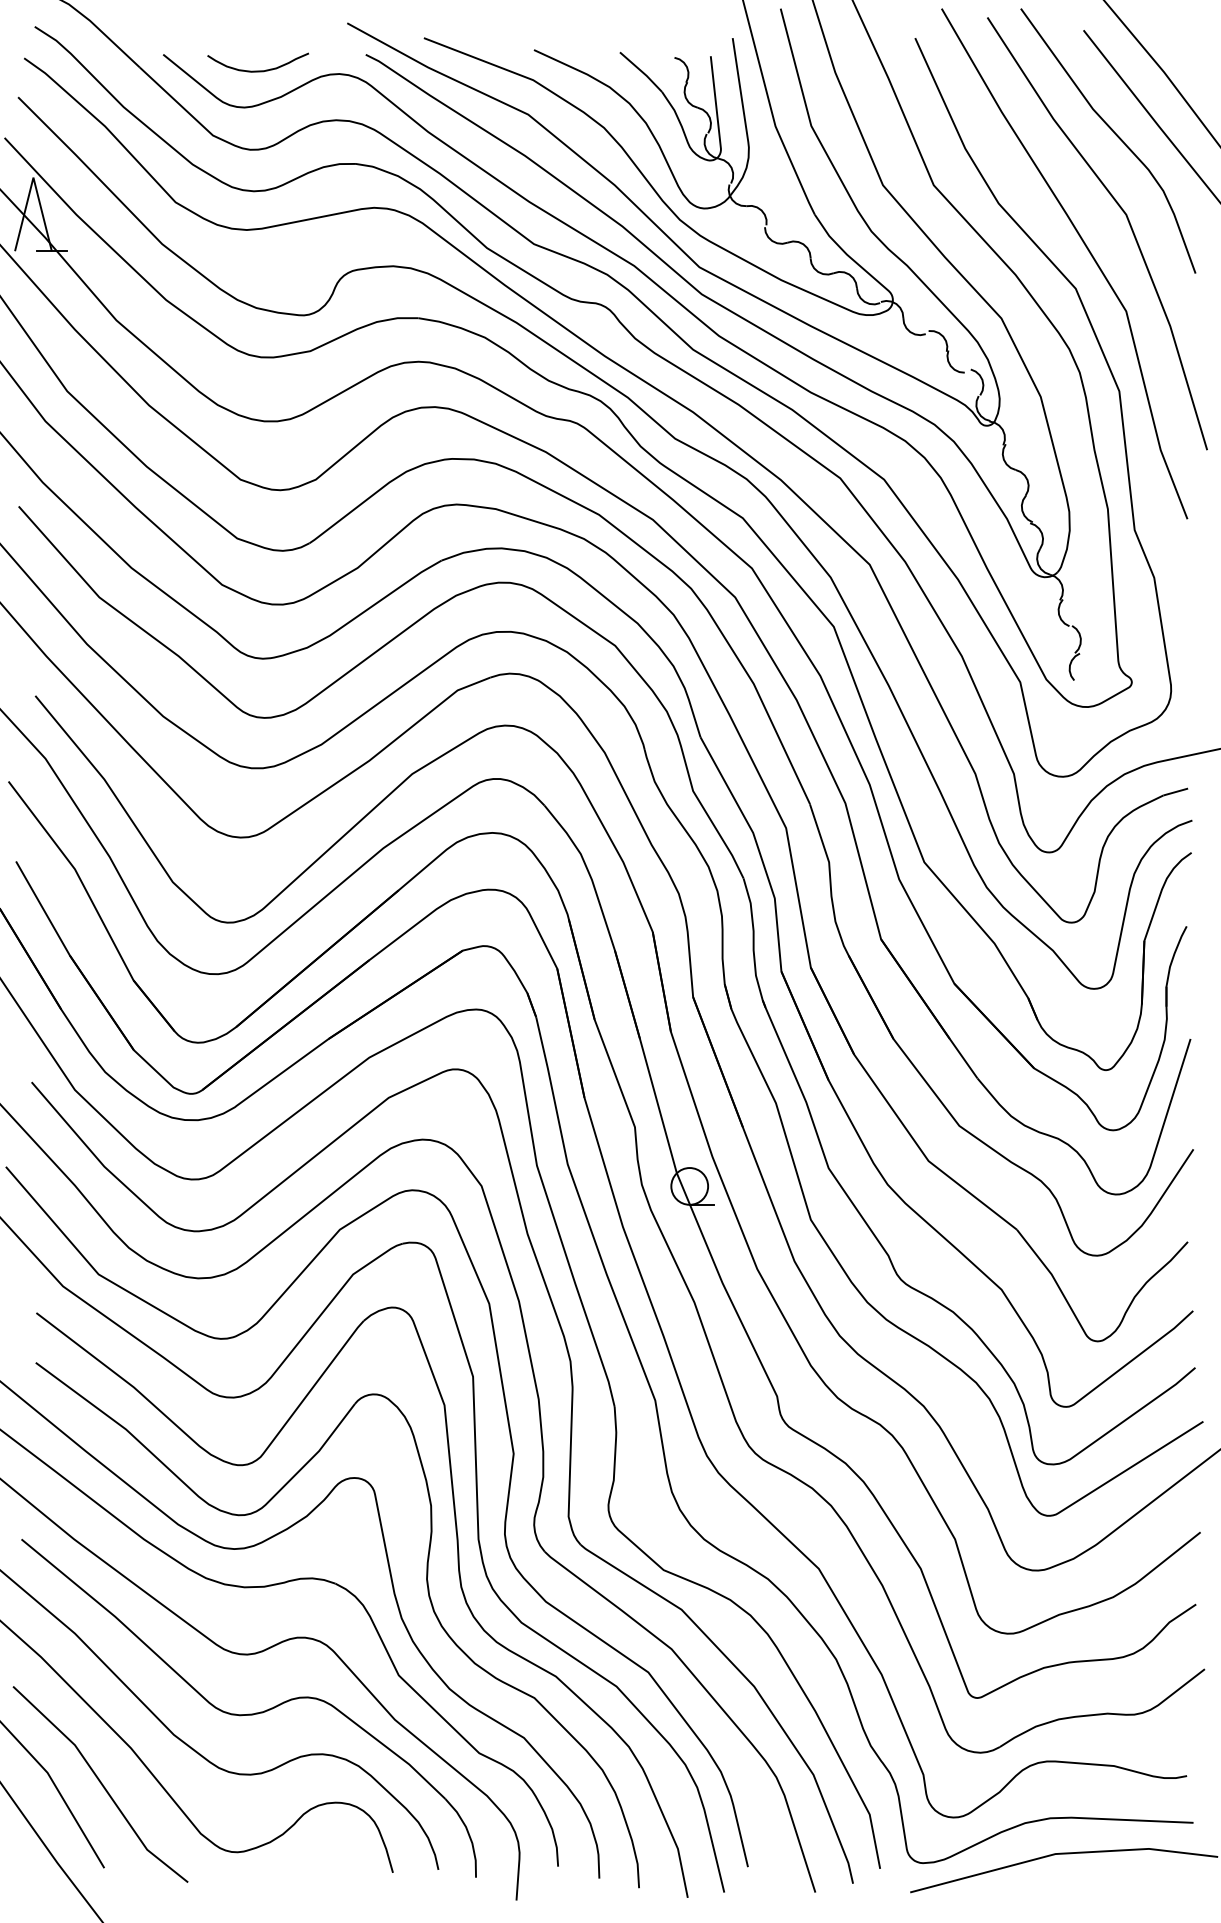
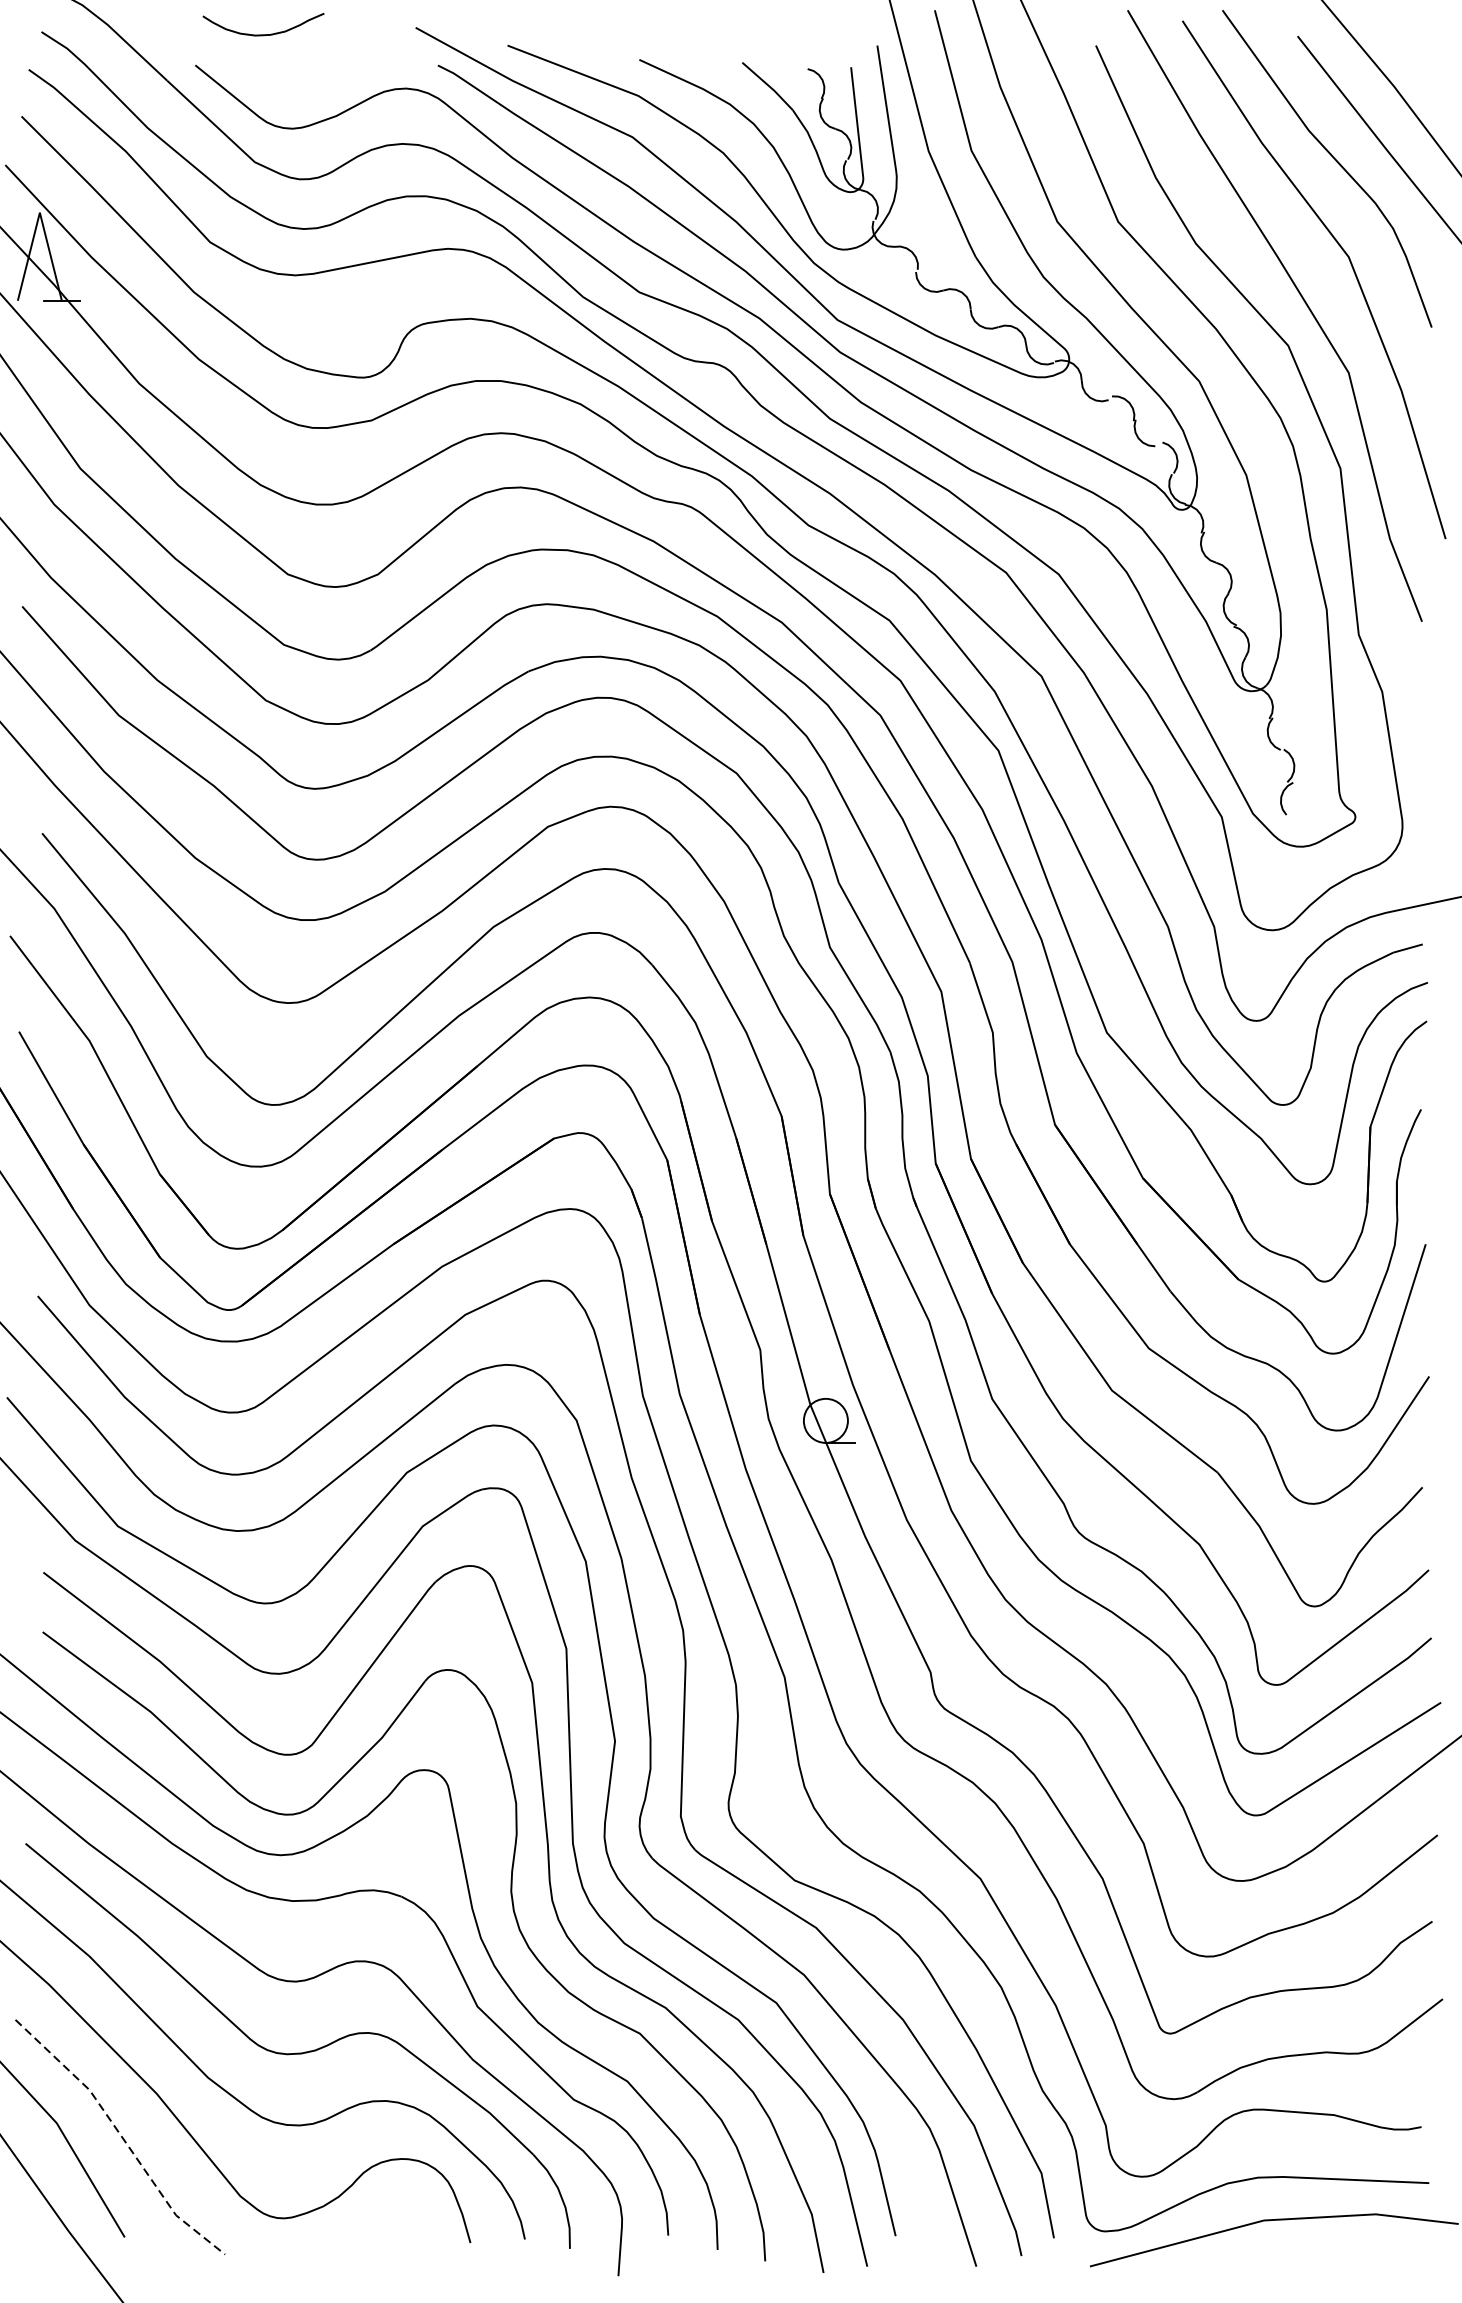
curve: (257, 70) -> (262, 34), moved
line: (102, 1784) -> (122, 2137), solid -> dashed

